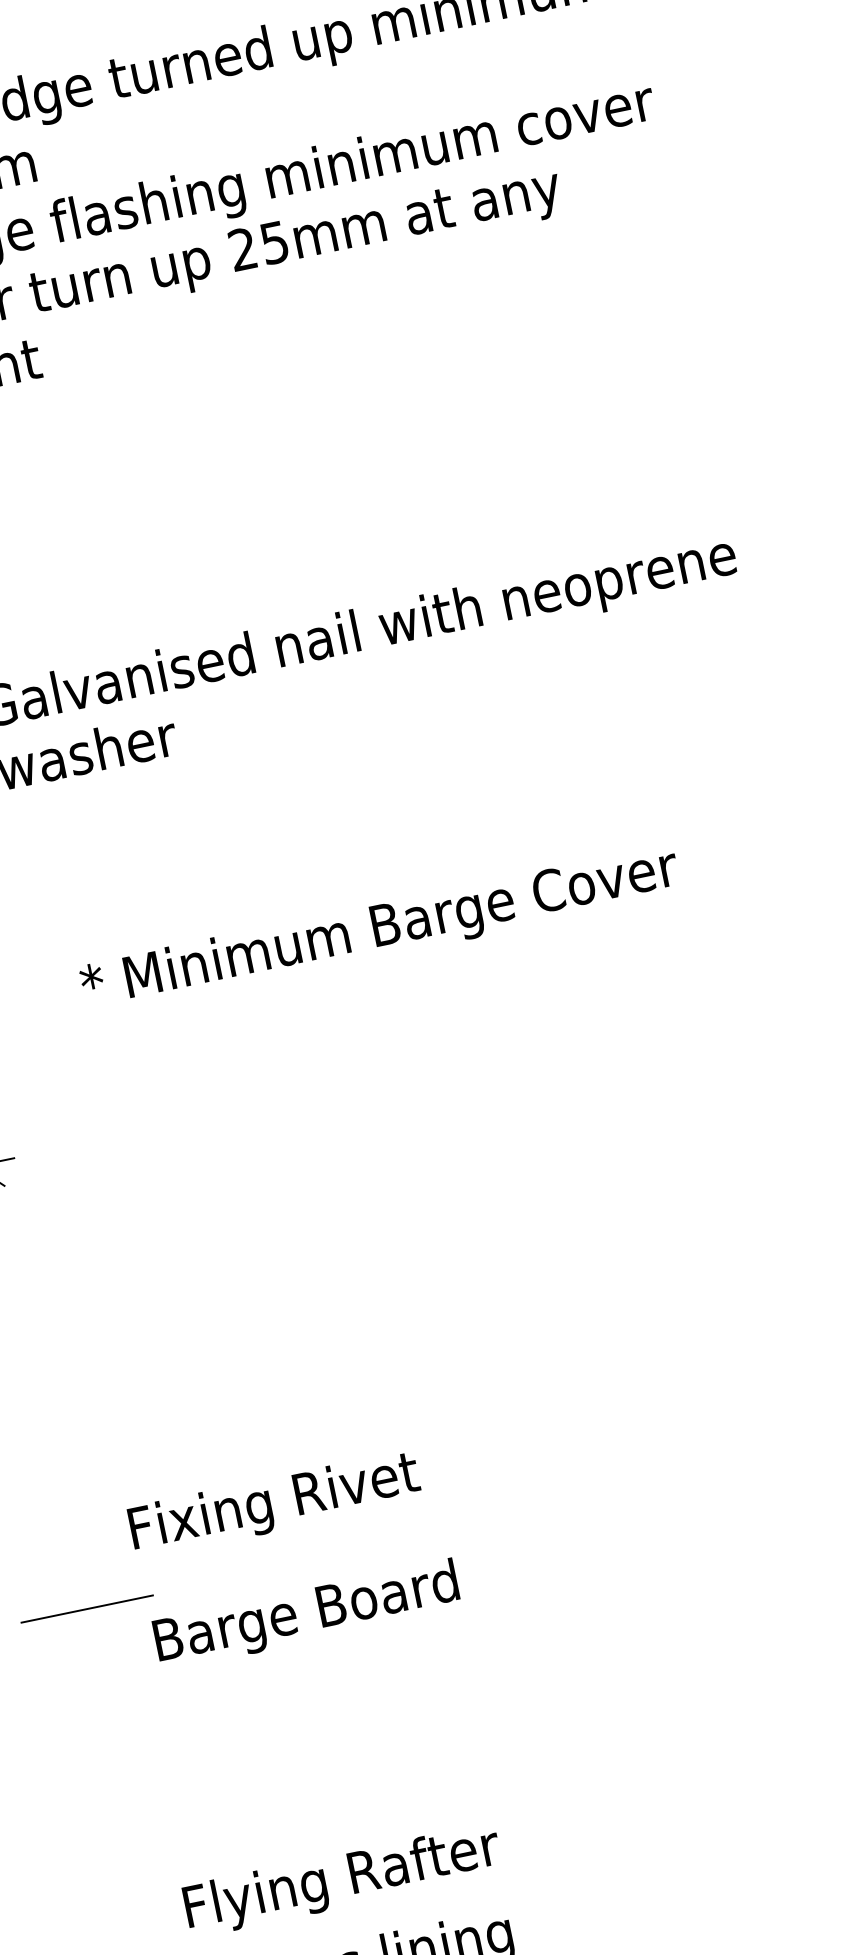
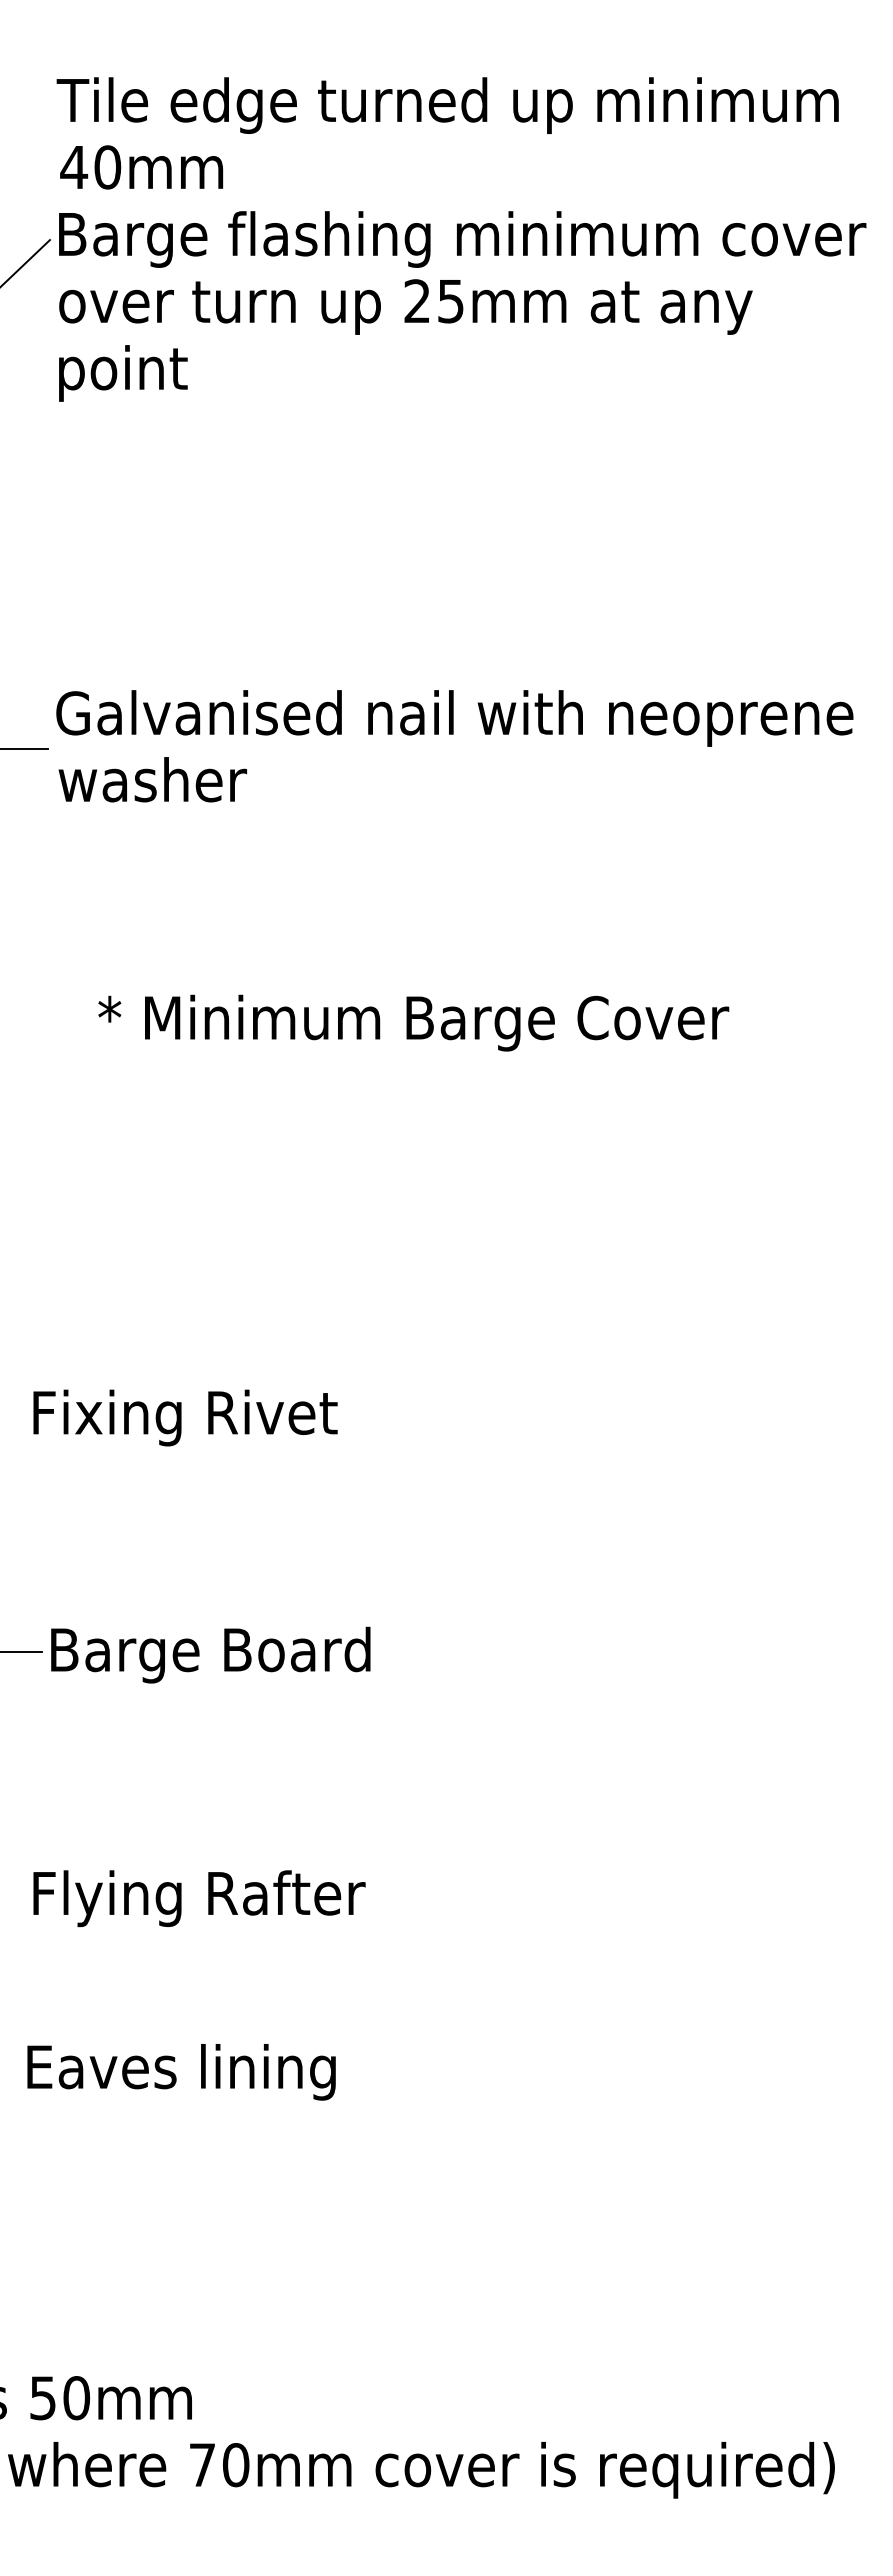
text: (274, 1504) -> (185, 1417), moved
text: (306, 1614) -> (210, 1654), moved
text: (342, 1880) -> (199, 1898), moved

